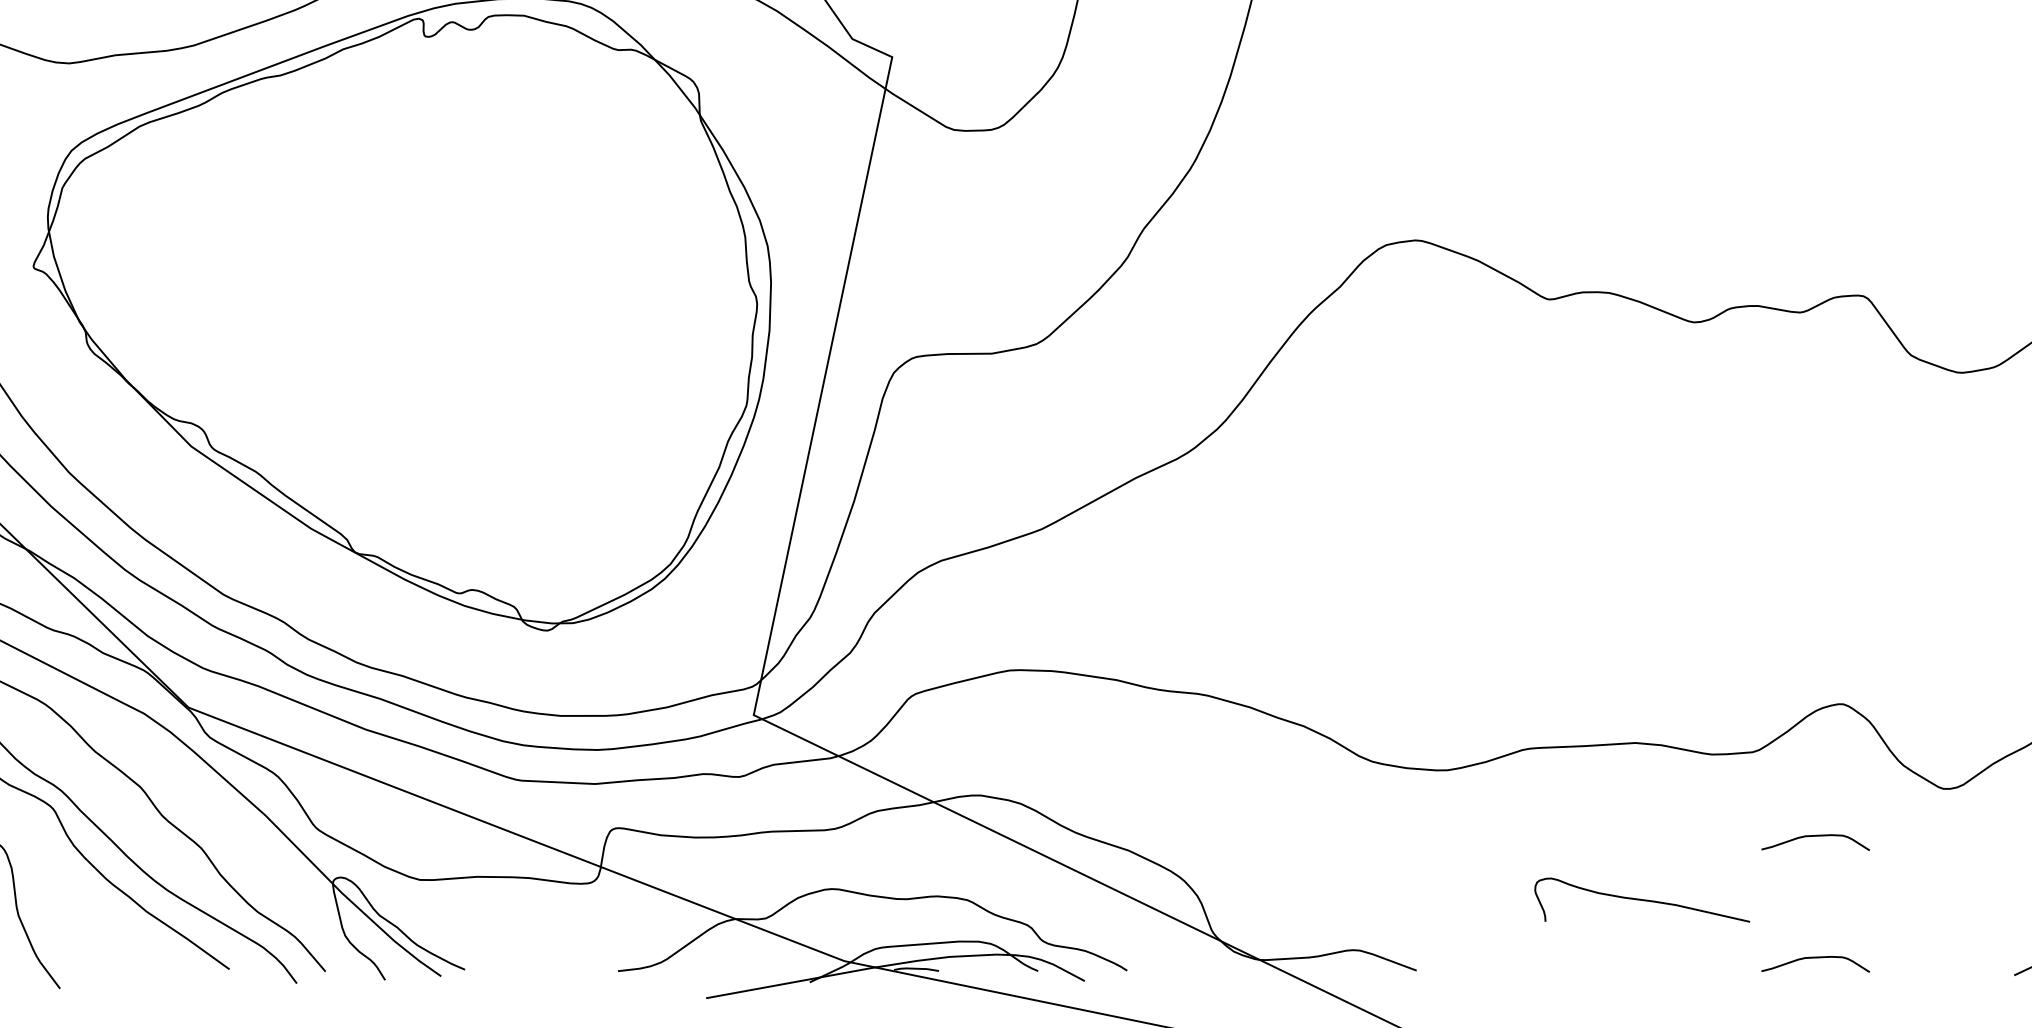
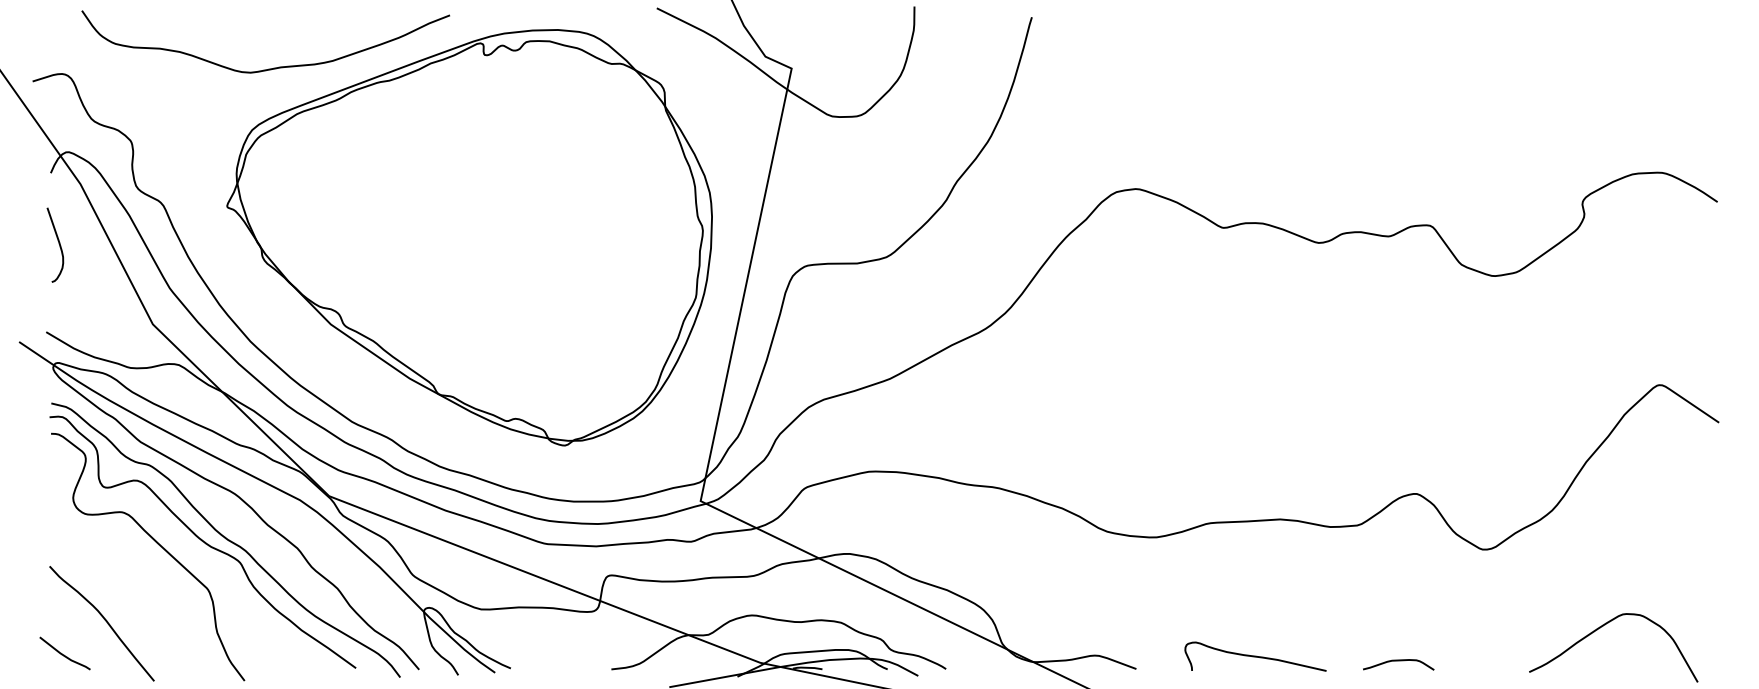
curve: (1815, 837) -> (1398, 581), removed
curve: (1641, 899) -> (1255, 656), moved

